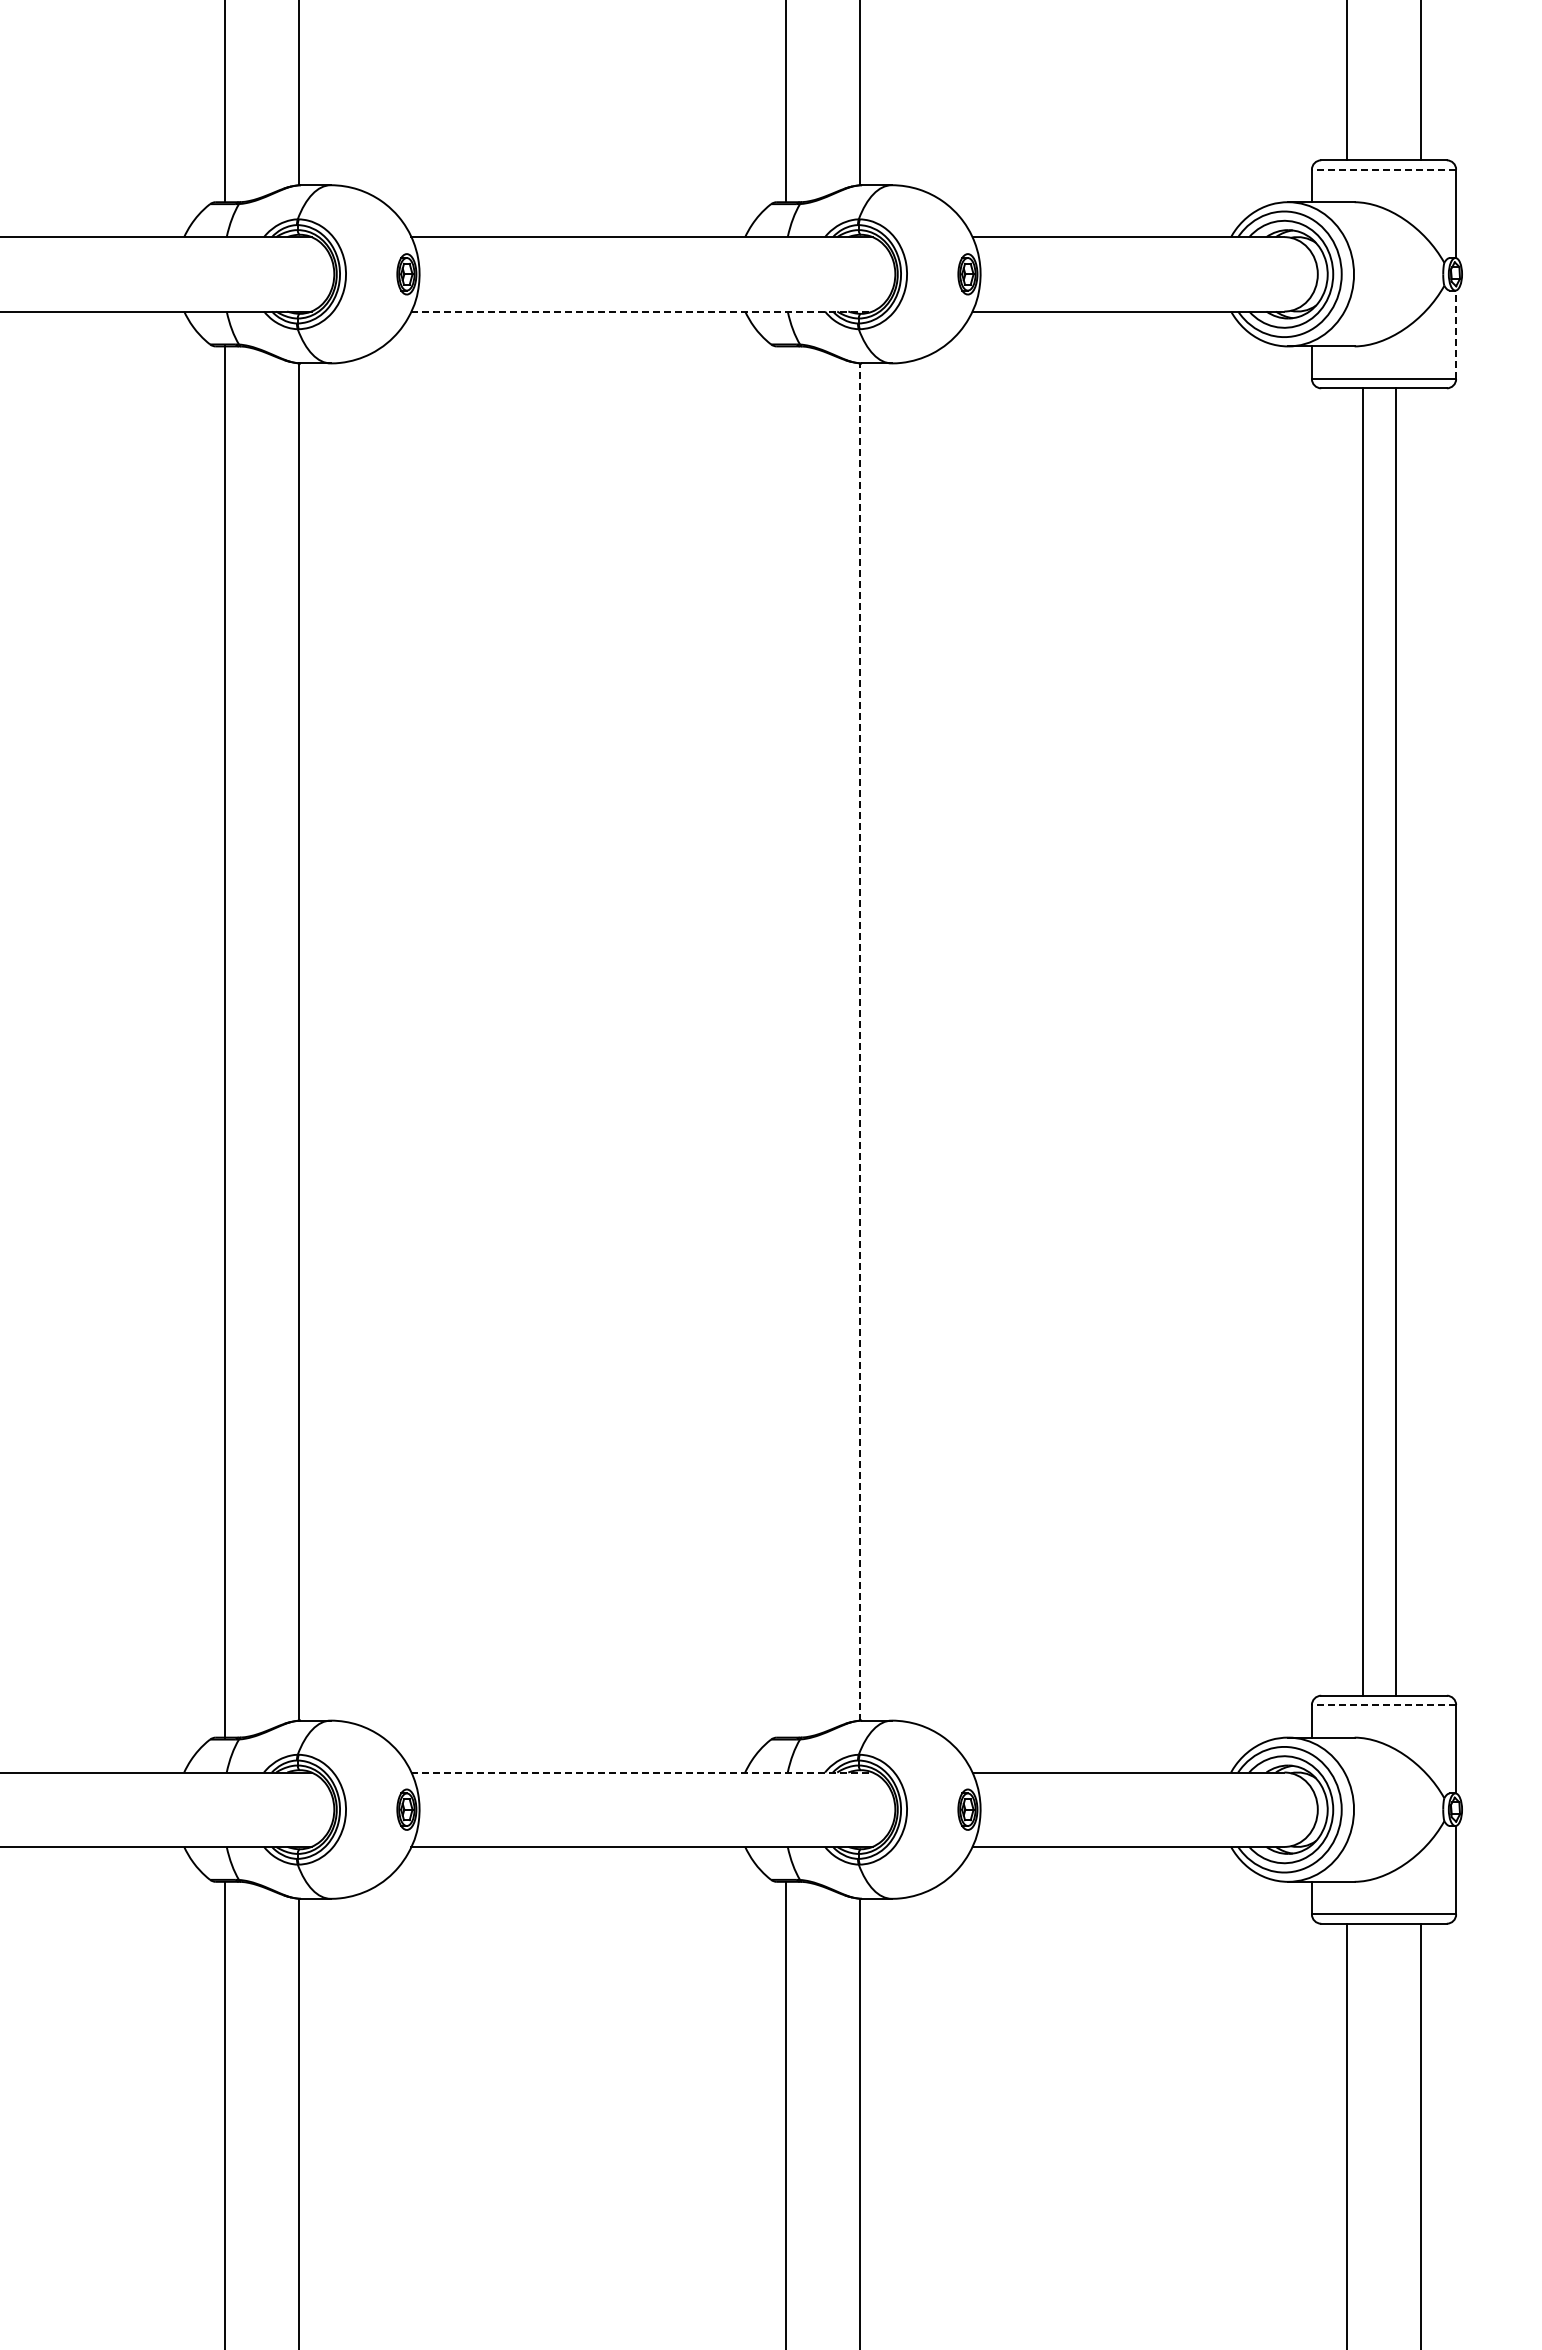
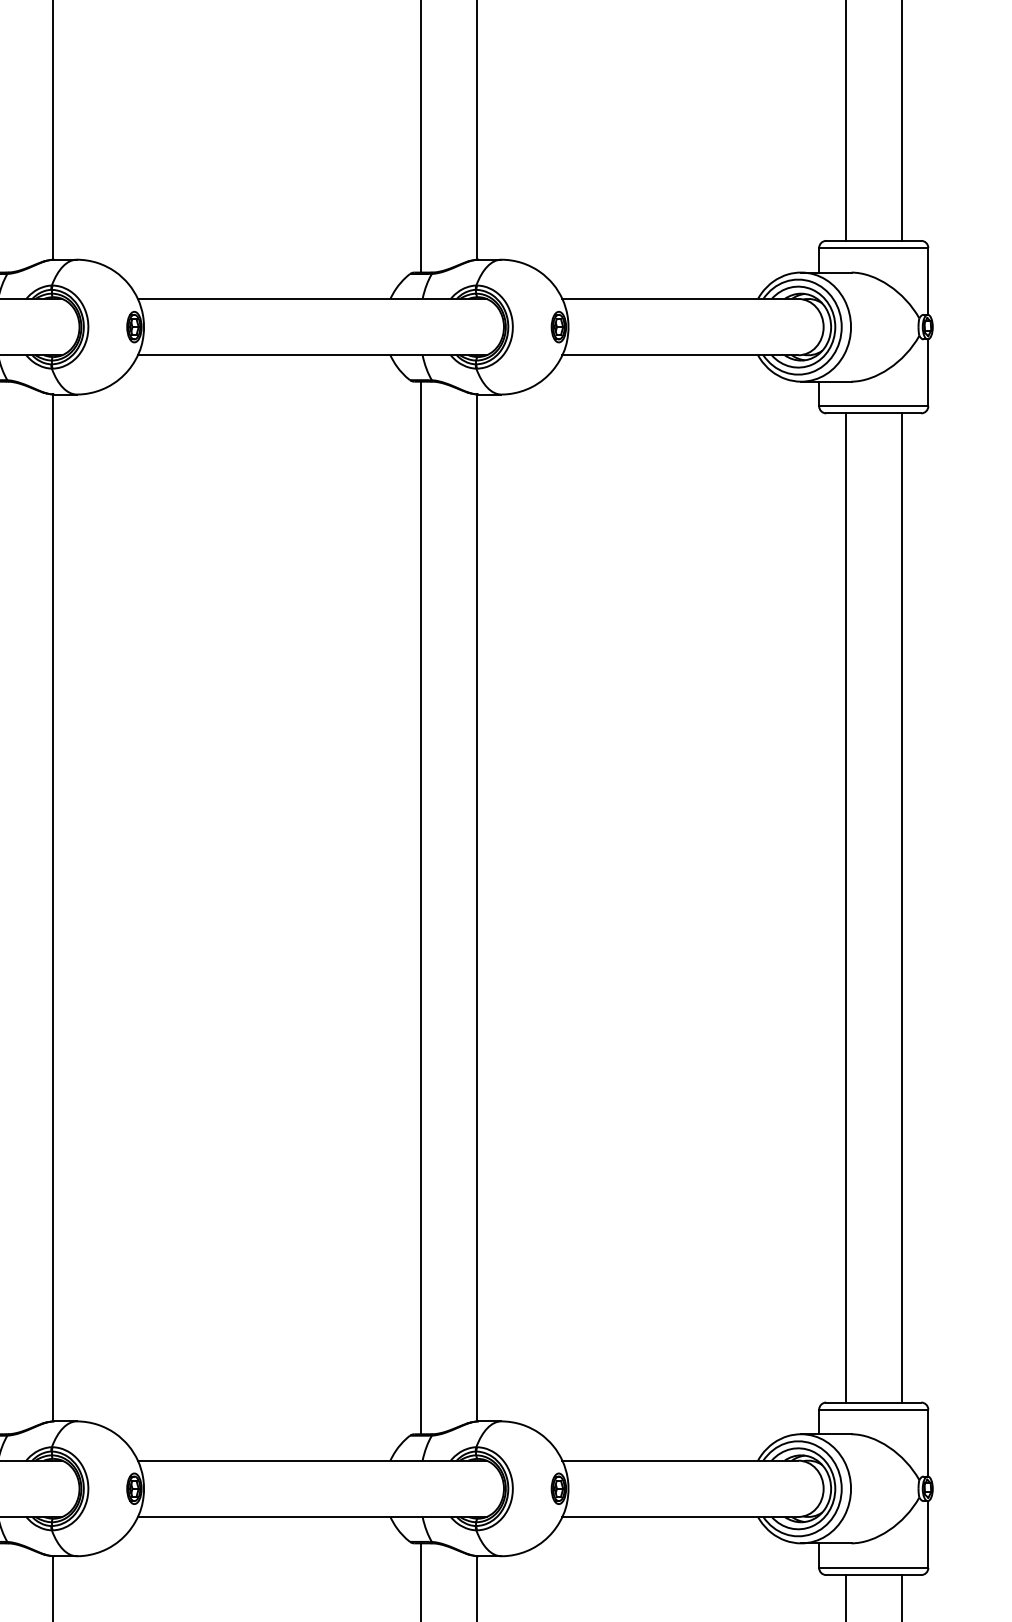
line: (1383, 169) -> (873, 247), dashed -> solid
line: (642, 311) -> (312, 355), dashed -> solid
line: (1456, 334) -> (928, 372), dashed -> solid
line: (785, 1041) -> (420, 907), added
line: (1363, 1041) -> (902, 907), moved
line: (1395, 1041) -> (845, 907), moved
line: (860, 1042) -> (477, 908), dashed -> solid
line: (1383, 1705) -> (873, 1409), dashed -> solid
line: (642, 1772) -> (312, 1460), dashed -> solid

